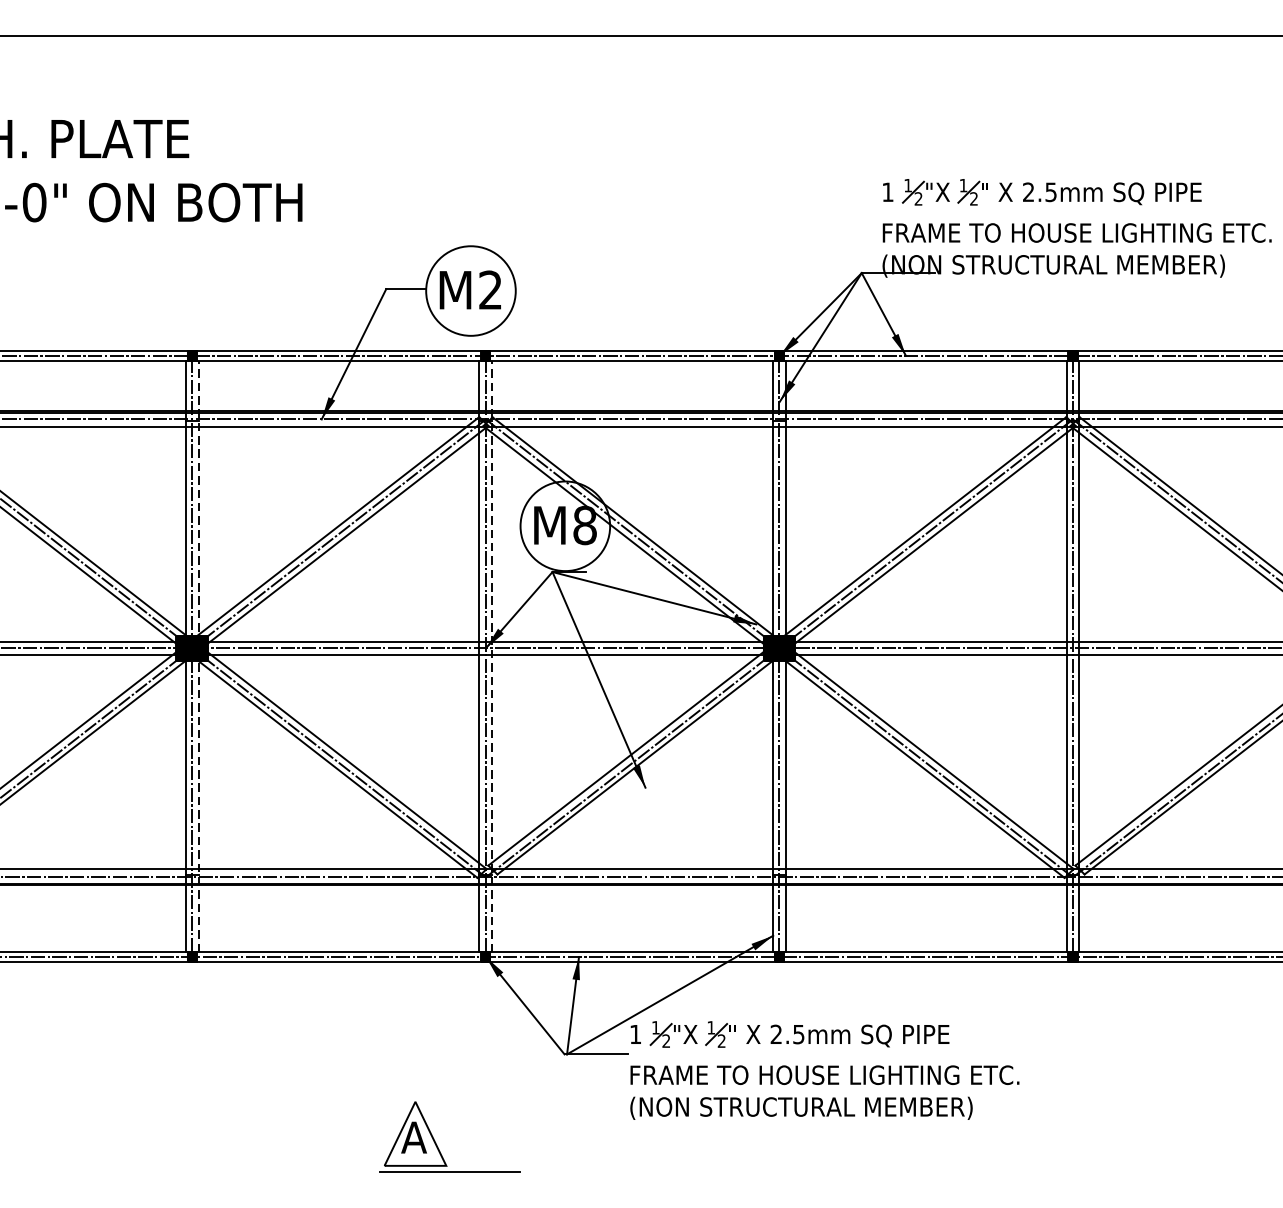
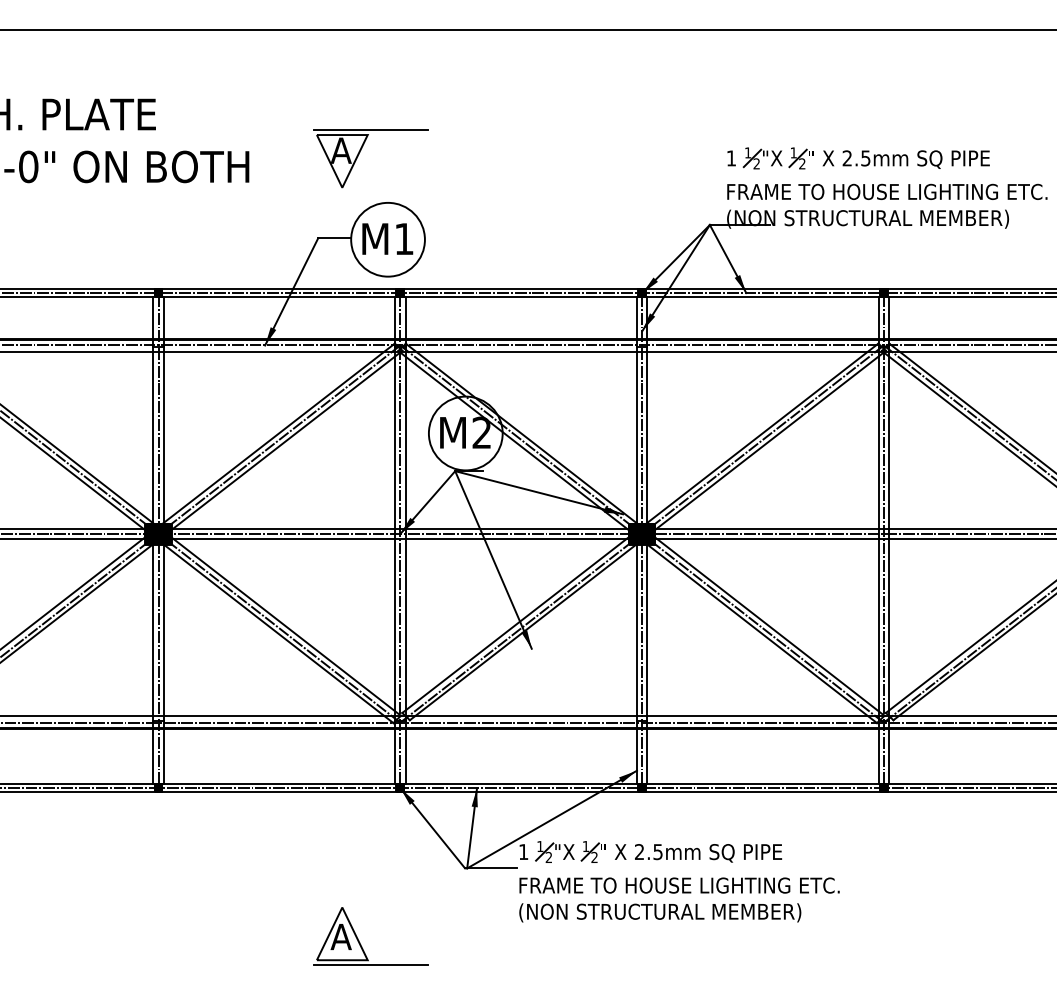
part: (437, 185) -> (360, 152), added
text: (489, 289) -> (403, 238), M2 -> M1
text: (584, 525) -> (481, 432), M8 -> M2
line: (198, 656) -> (163, 540), dashed -> solid
line: (492, 656) -> (405, 540), dashed -> solid

